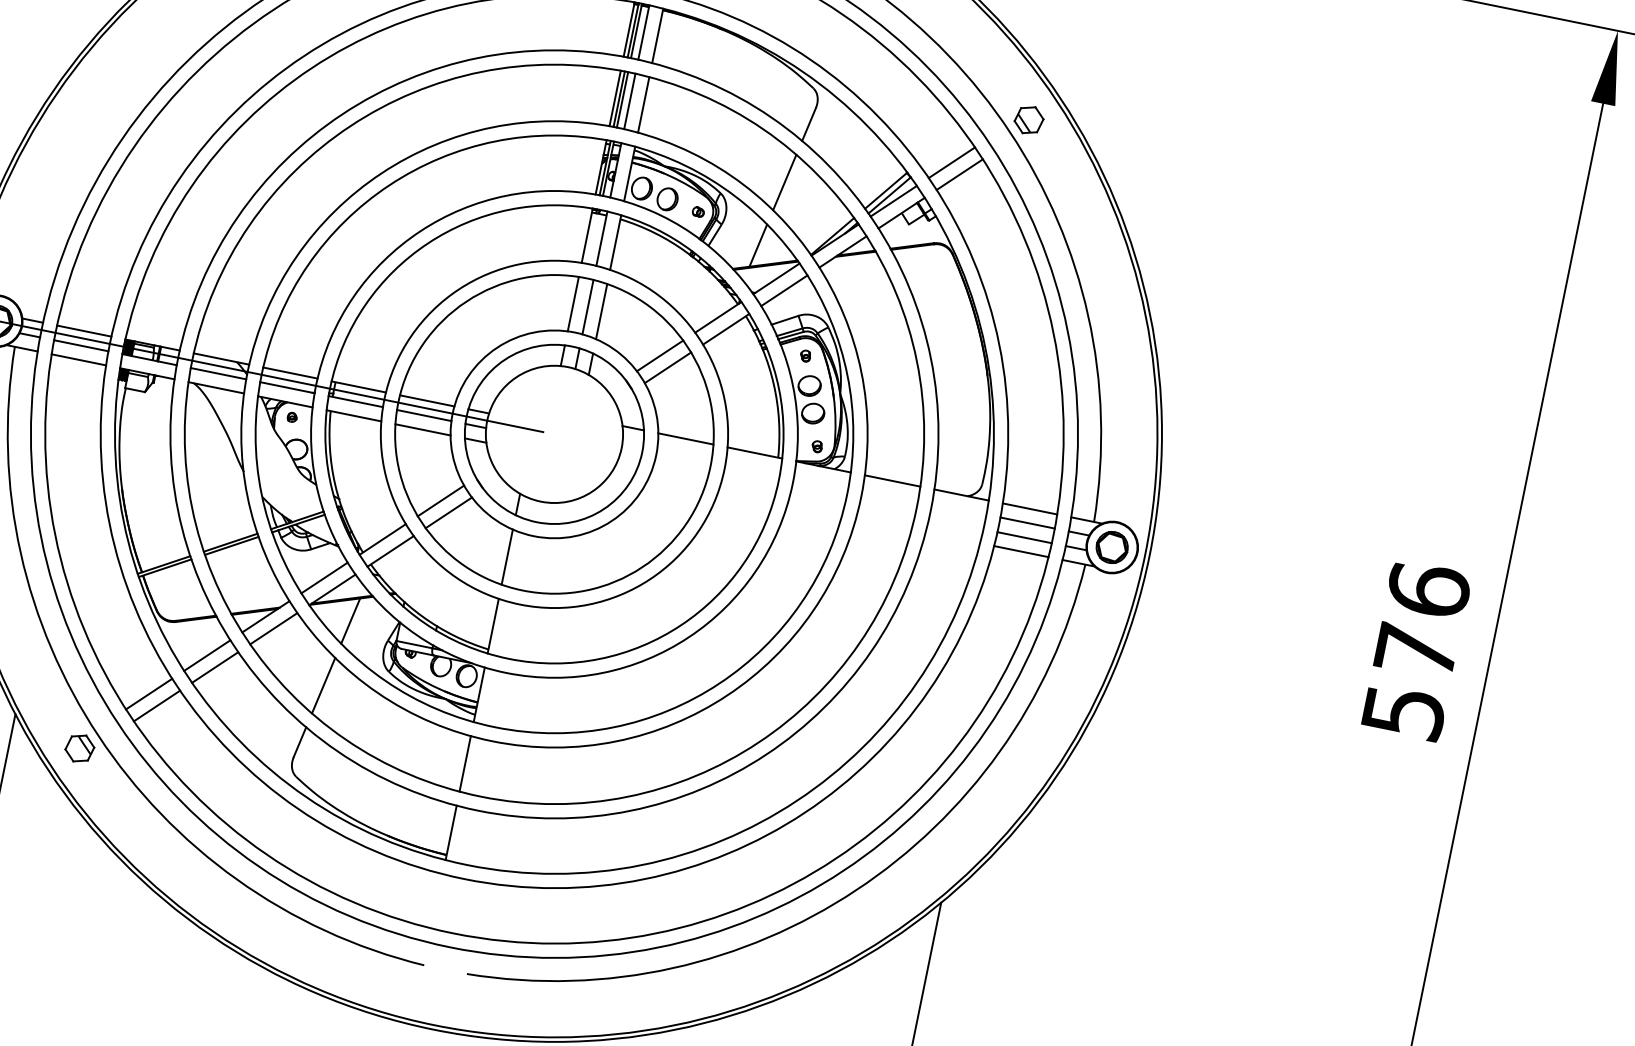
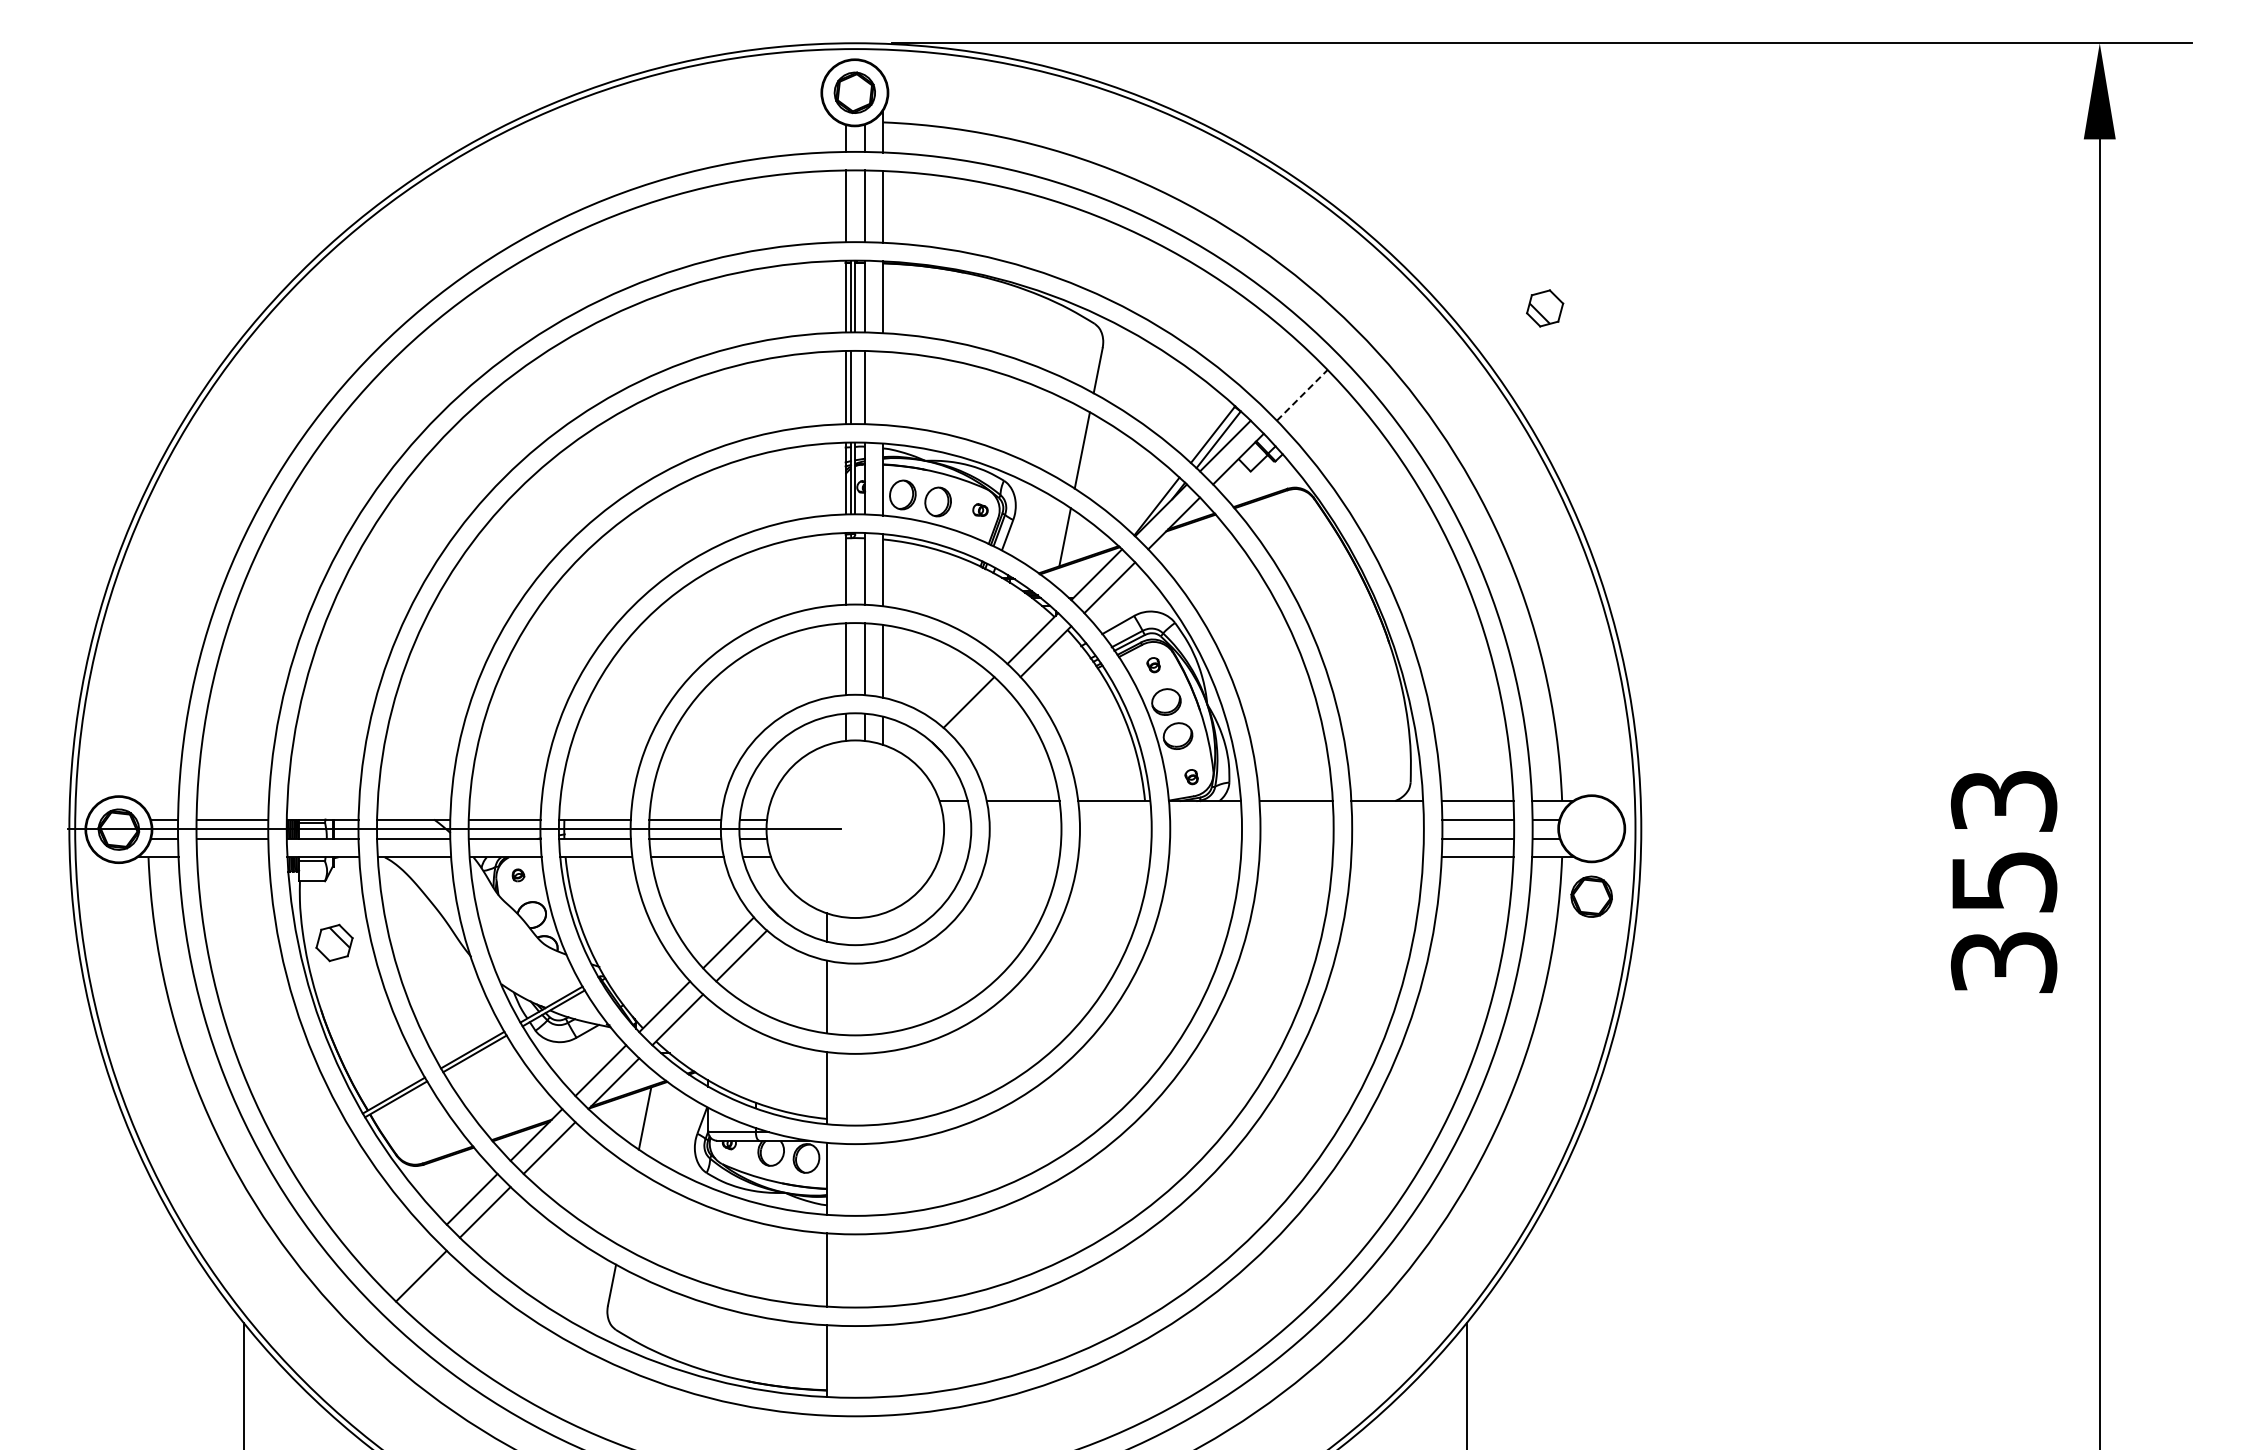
line: (622, 99) -> (855, 387), removed
line: (643, 104) -> (883, 388), removed
part: (1029, 120) -> (1545, 308), moved
line: (951, 162) -> (1288, 381), removed
line: (959, 174) -> (1302, 395), solid -> dashed
line: (78, 359) -> (232, 857), removed
line: (667, 367) -> (981, 715), removed
part: (1112, 547) -> (1591, 896), moved
text: (1416, 650) -> (2003, 880), 576 -> 353
line: (323, 685) -> (627, 1207), removed
line: (148, 693) -> (407, 1262), removed
part: (79, 748) -> (334, 942), moved

